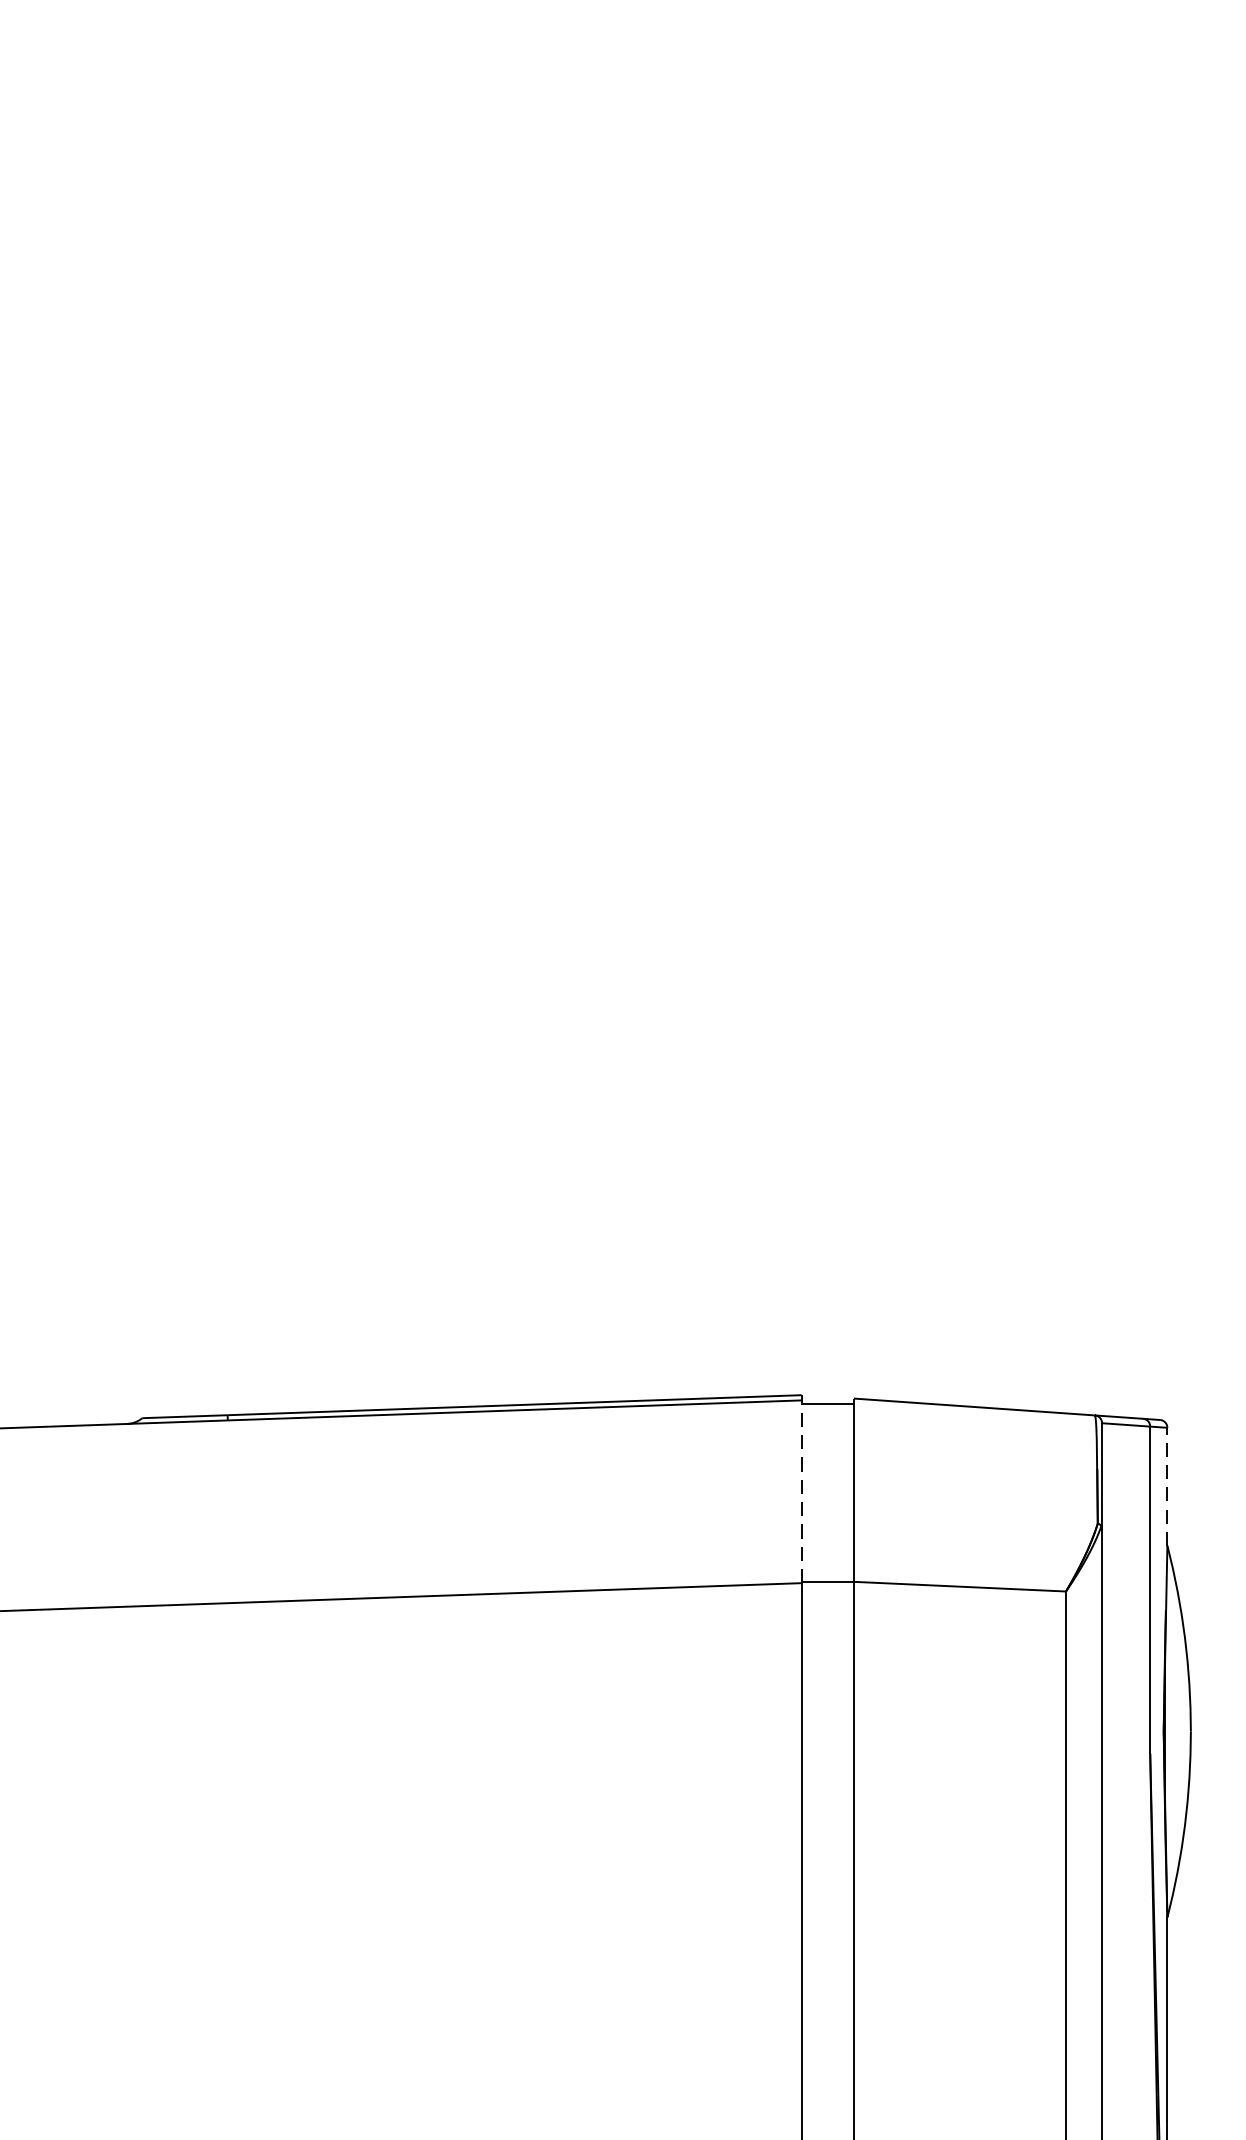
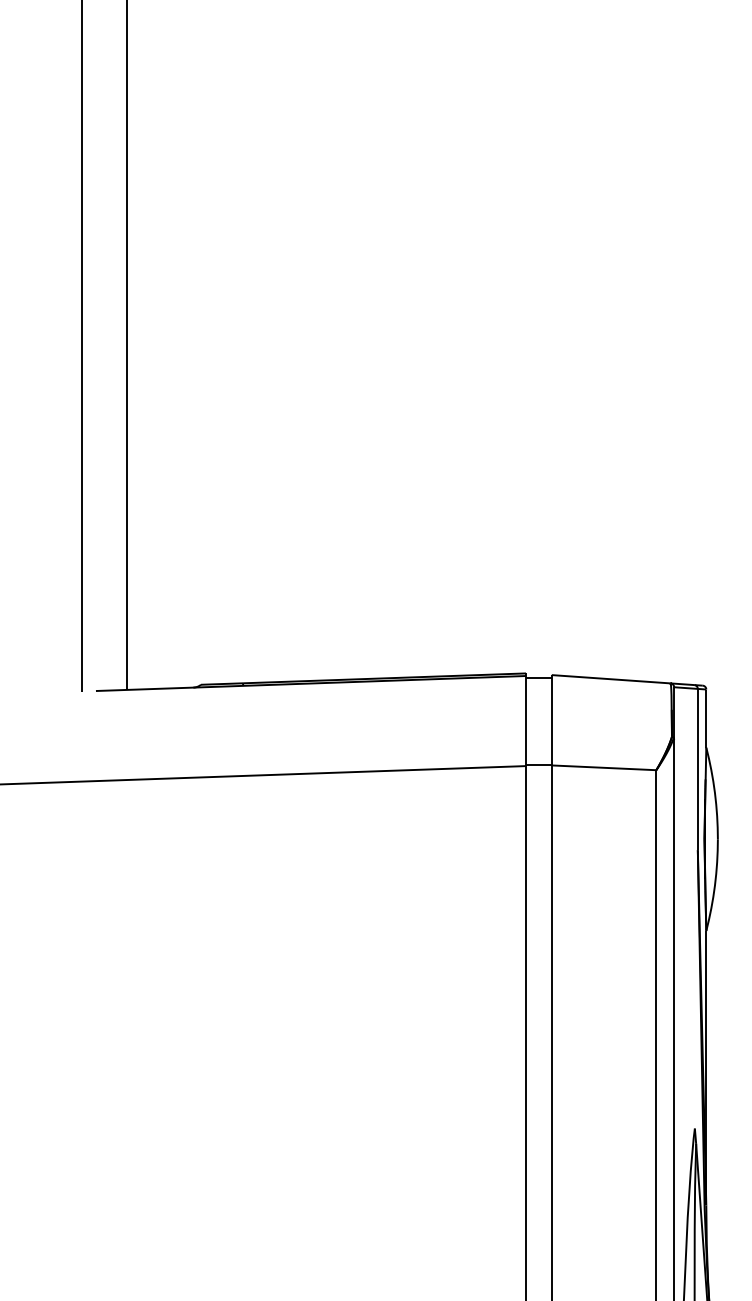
line: (1167, 1486) -> (706, 718), dashed -> solid
line: (802, 1490) -> (526, 720), dashed -> solid

